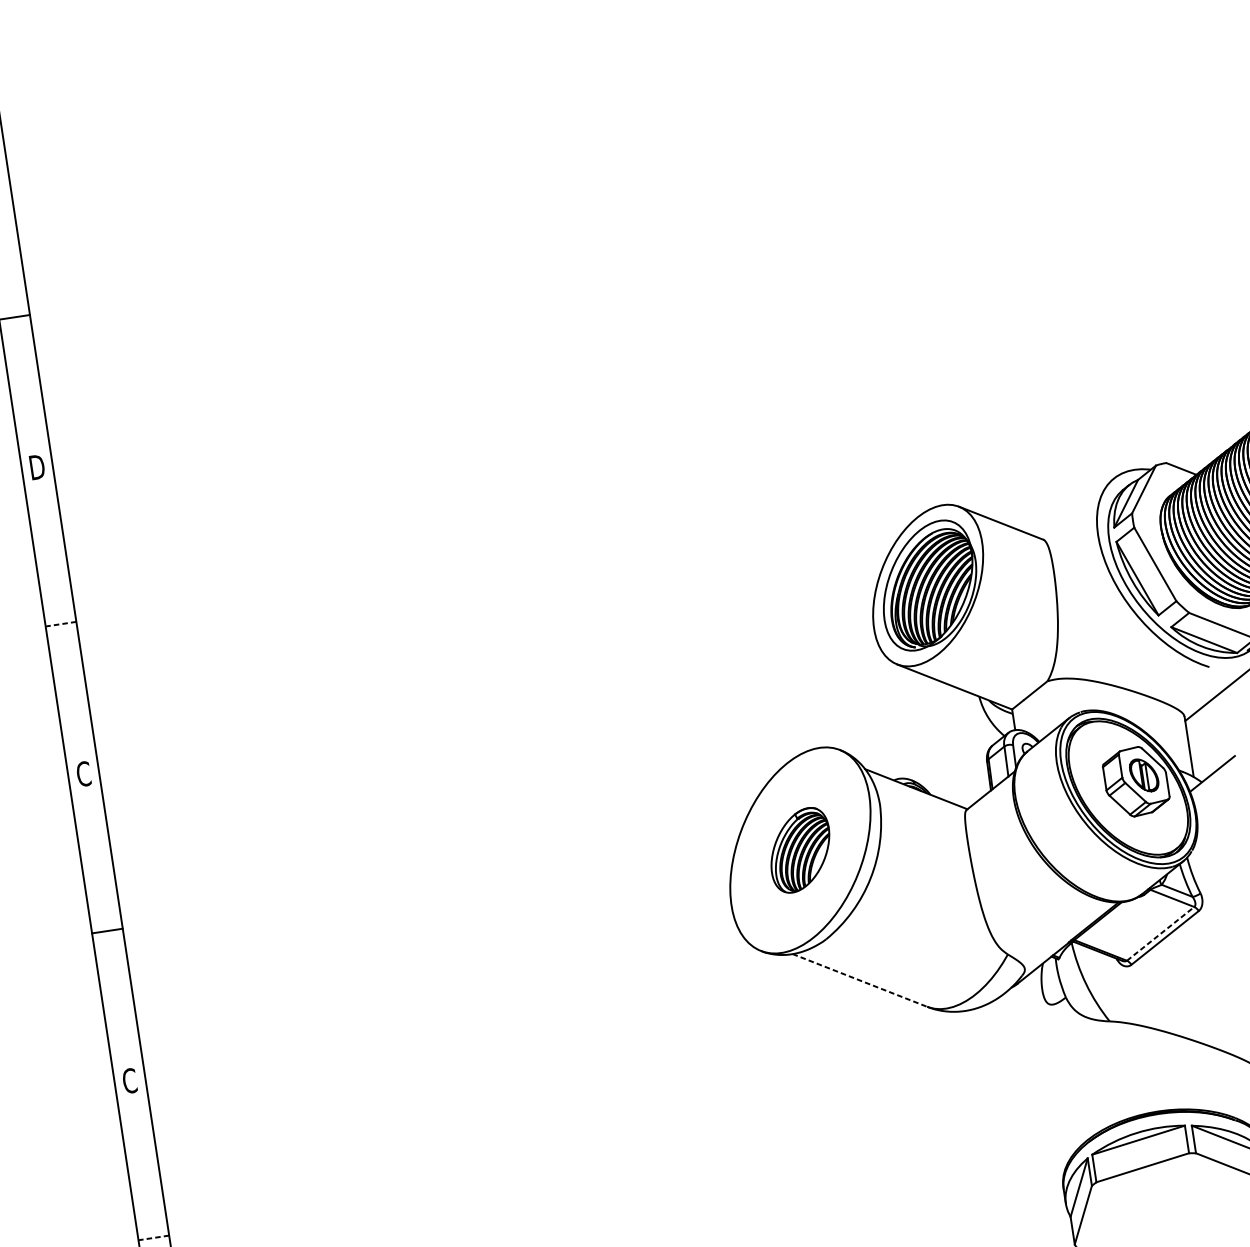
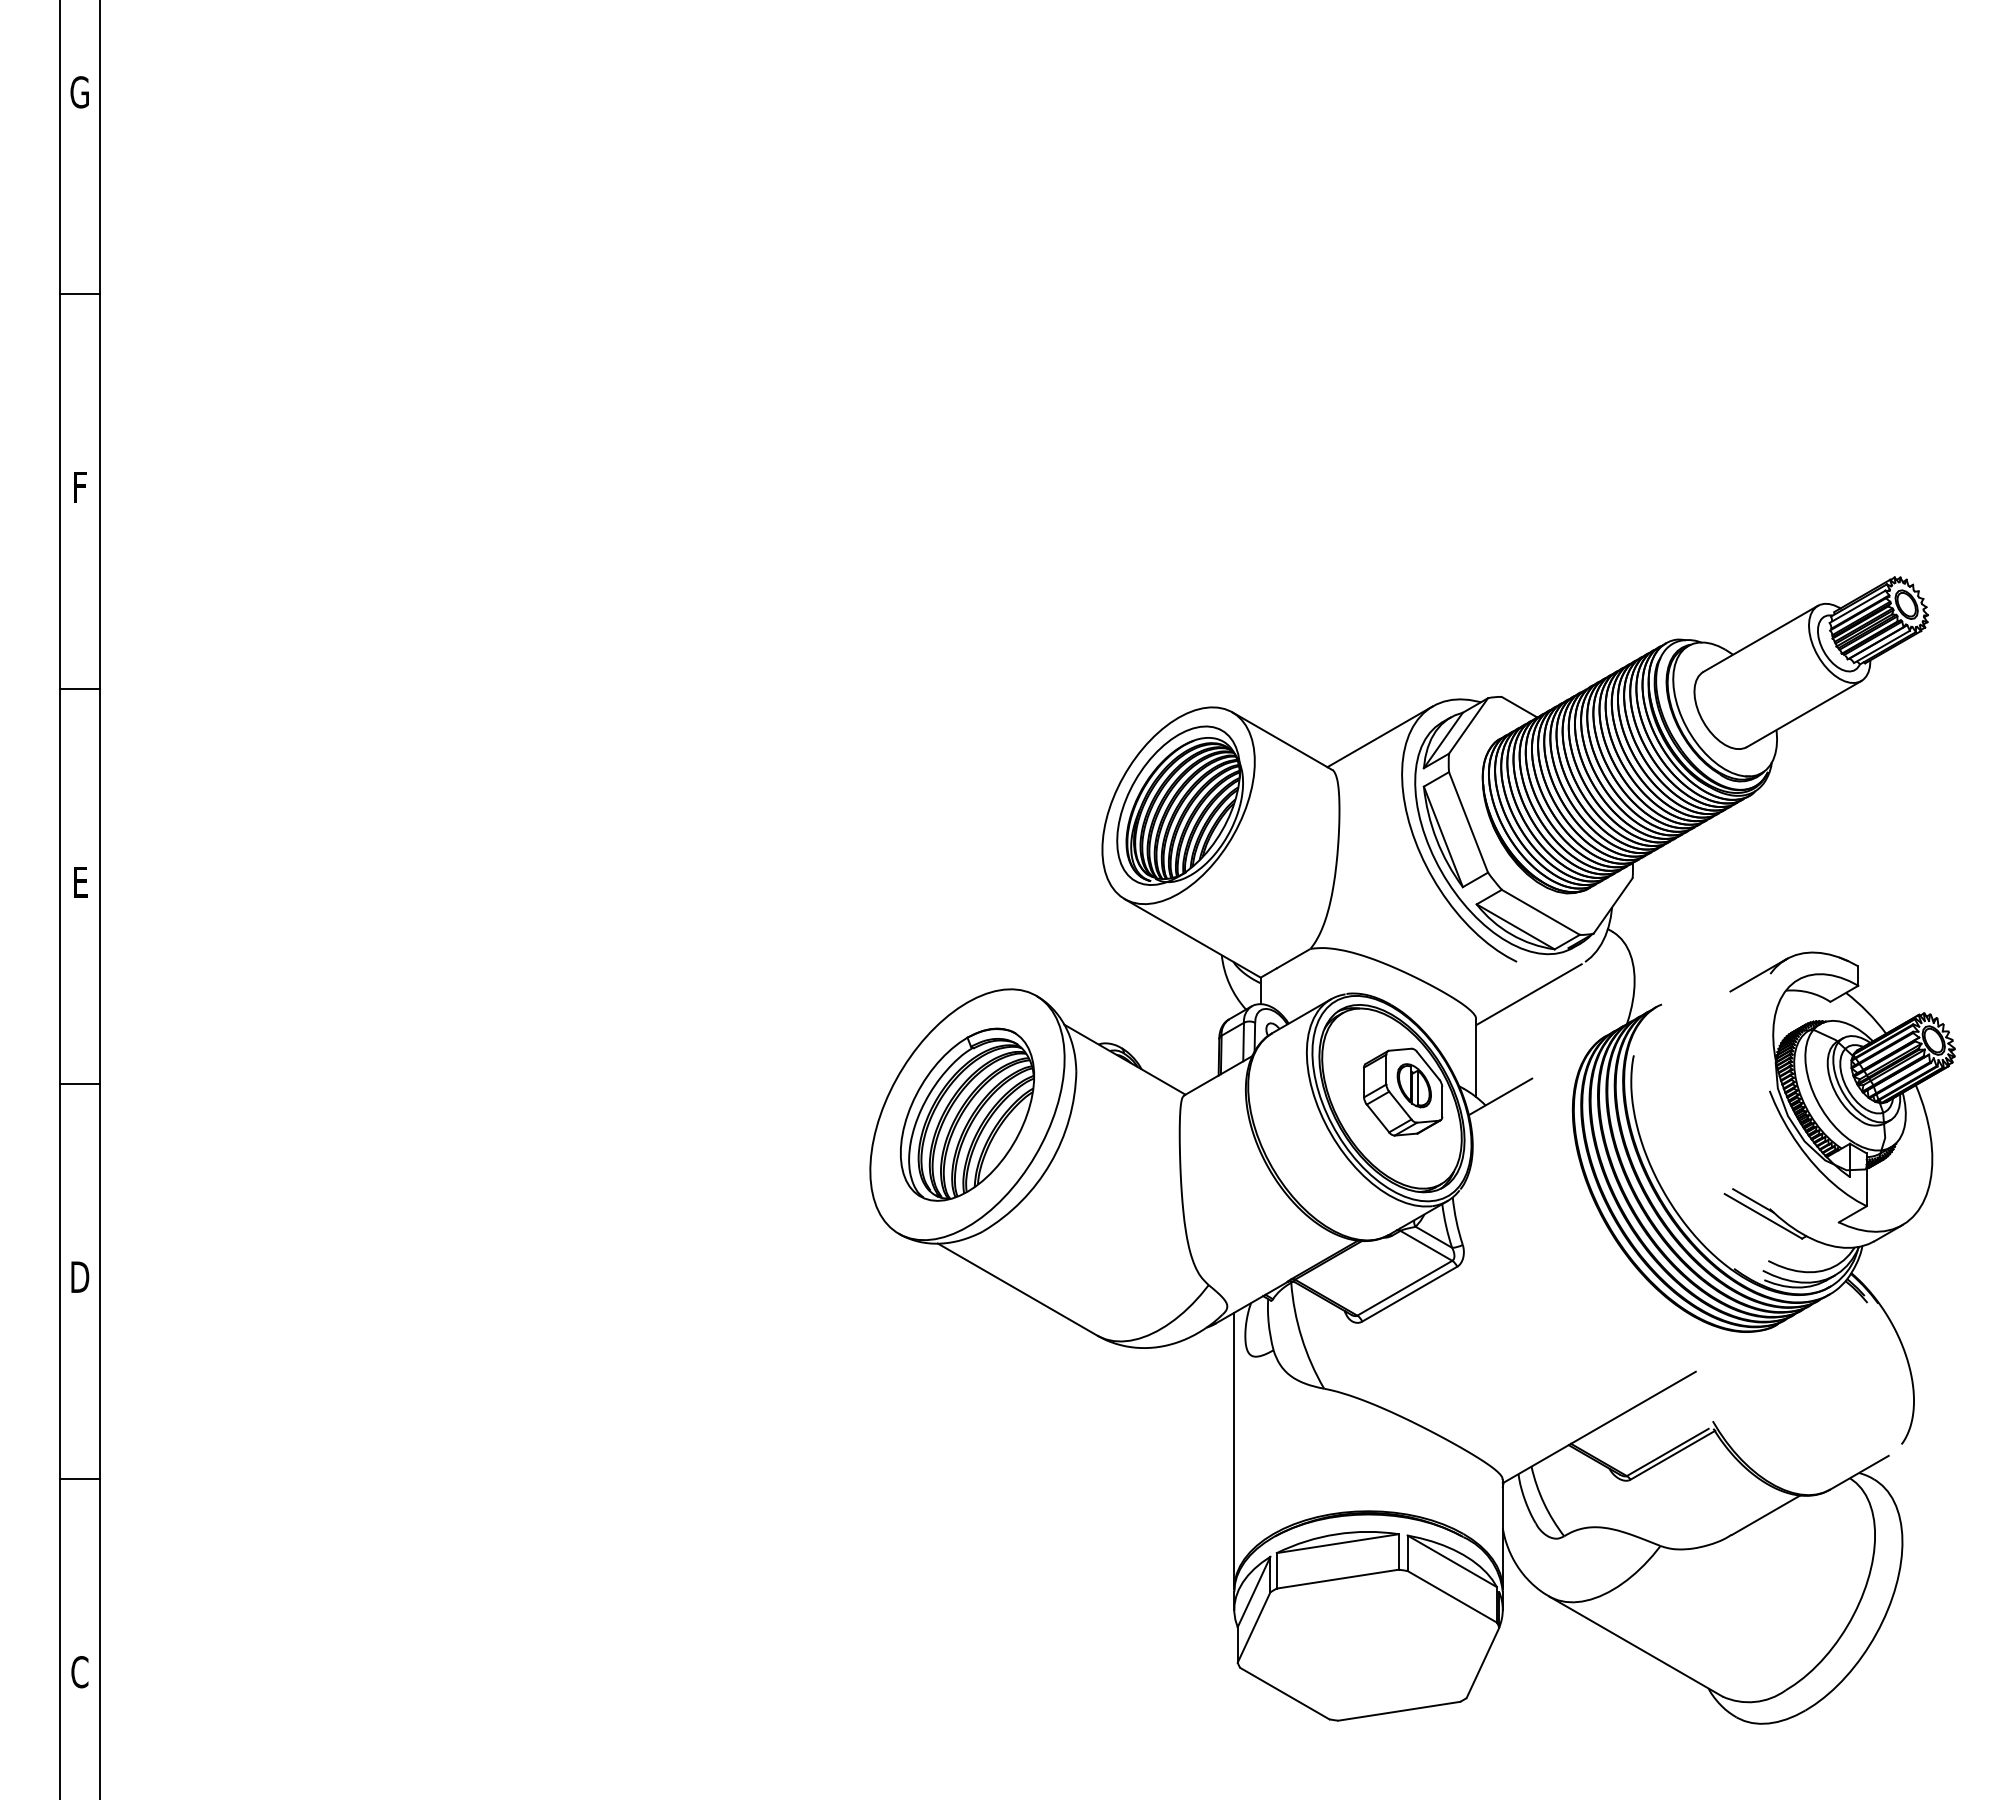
text: (37, 466) -> (80, 486), D -> F
line: (1076, 508) -> (1379, 736), added
line: (61, 624) -> (80, 689), dashed -> solid
text: (83, 774) -> (79, 882), C -> E
part: (800, 850) -> (967, 1114), size x1.67
line: (1160, 934) -> (1404, 1288), dashed -> solid
line: (860, 980) -> (1018, 1289), dashed -> solid
line: (1047, 1079) -> (1234, 1450), added
text: (130, 1081) -> (80, 1277), C -> D
line: (154, 1238) -> (80, 1479), dashed -> solid

